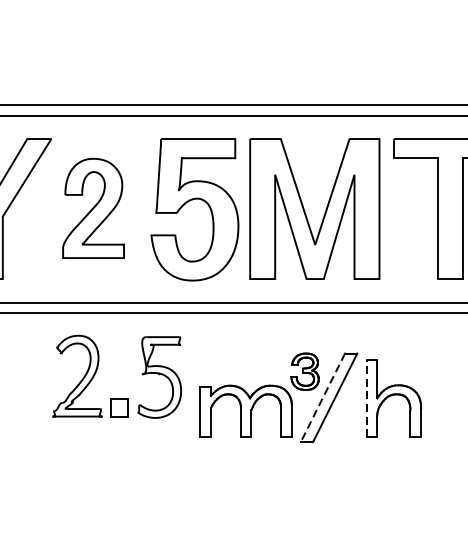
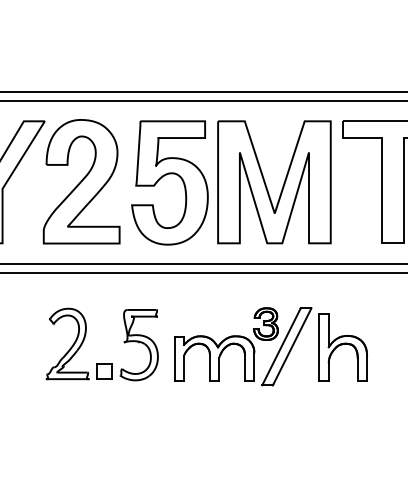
part: (93, 208) -> (81, 181), size x1.43
part: (98, 369) -> (85, 338), moved
line: (322, 398) -> (281, 347), dashed -> solid
line: (366, 398) -> (319, 347), dashed -> solid

